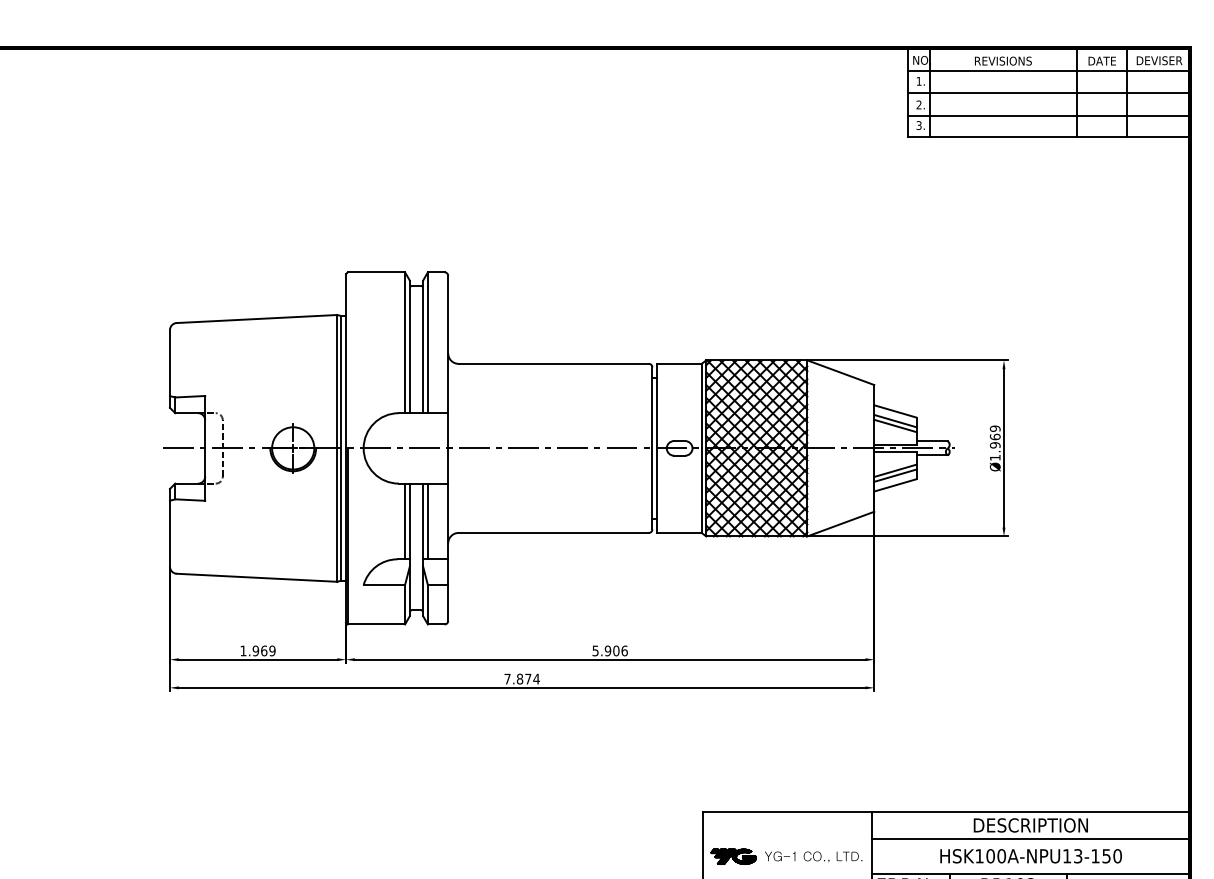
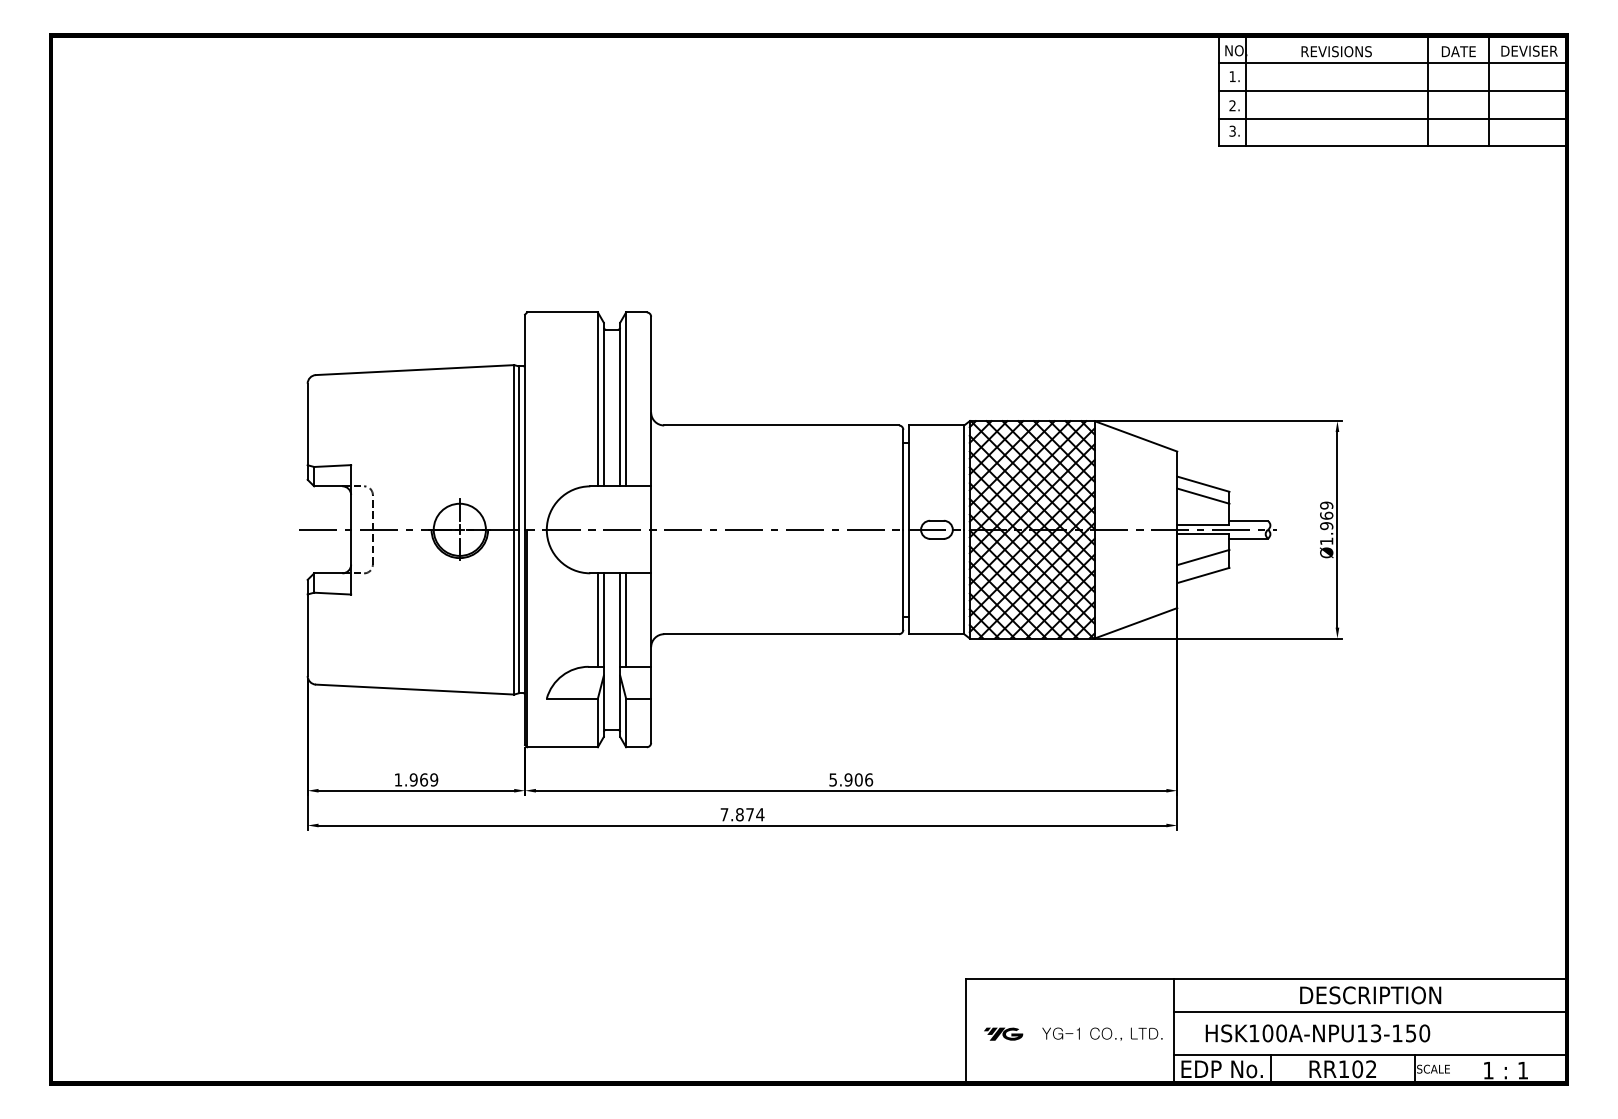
line: (895, 425) -> (1203, 501), removed
line: (895, 475) -> (1203, 563), removed
text: (1030, 856) -> (1317, 1033), moved
part: (733, 857) -> (1003, 1034), size x0.7

